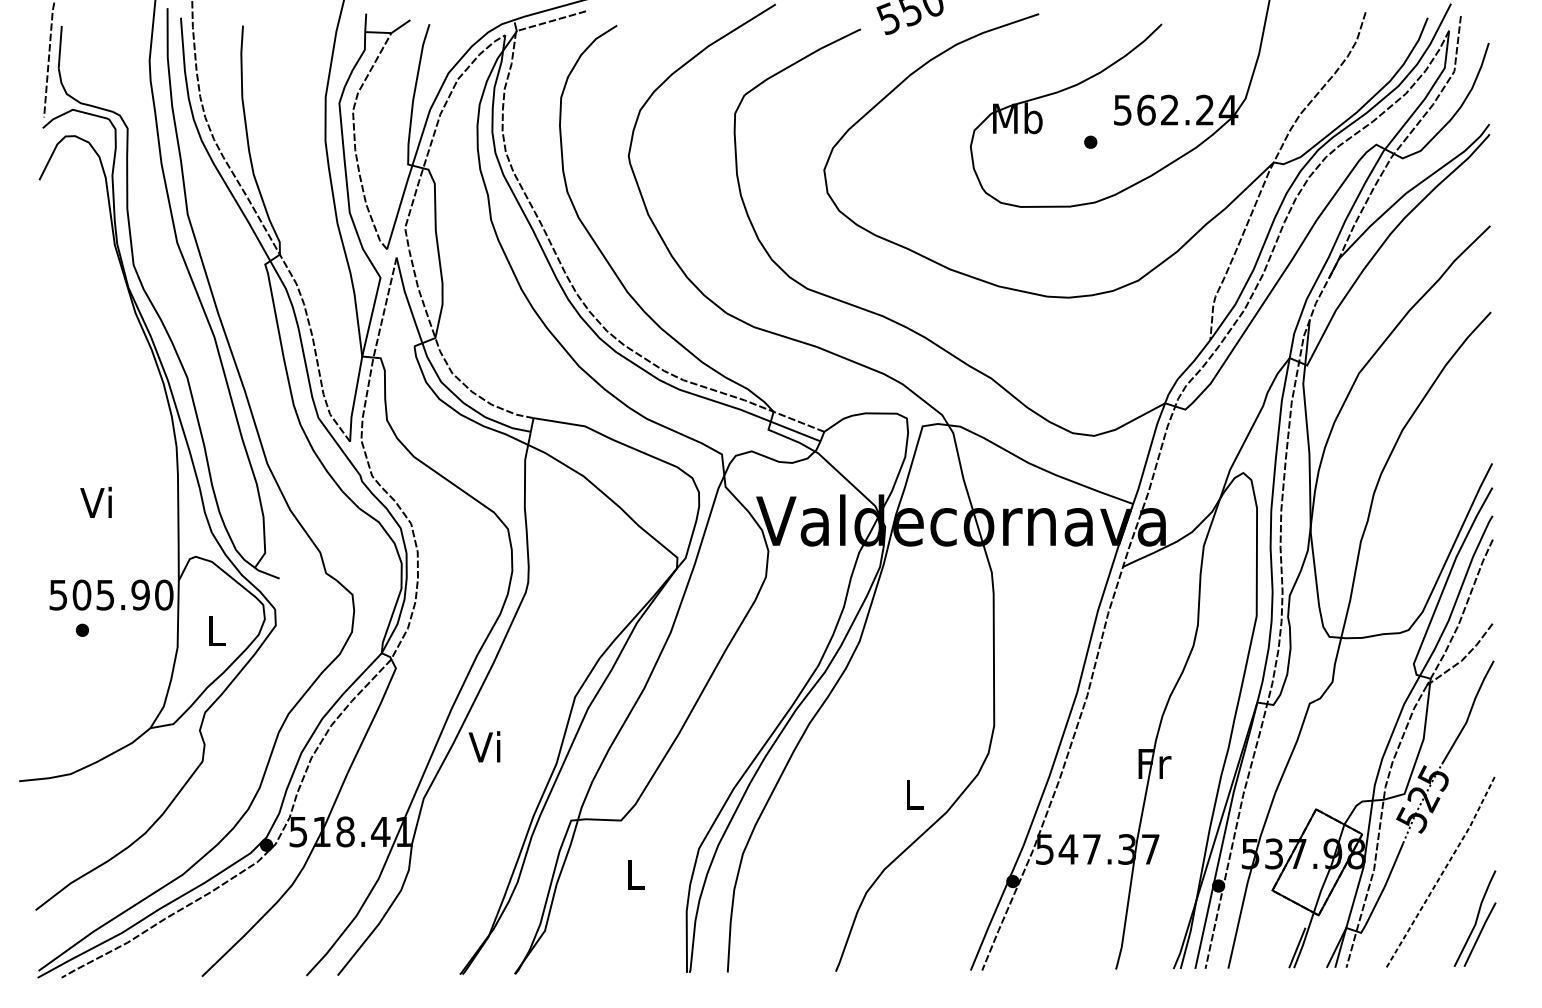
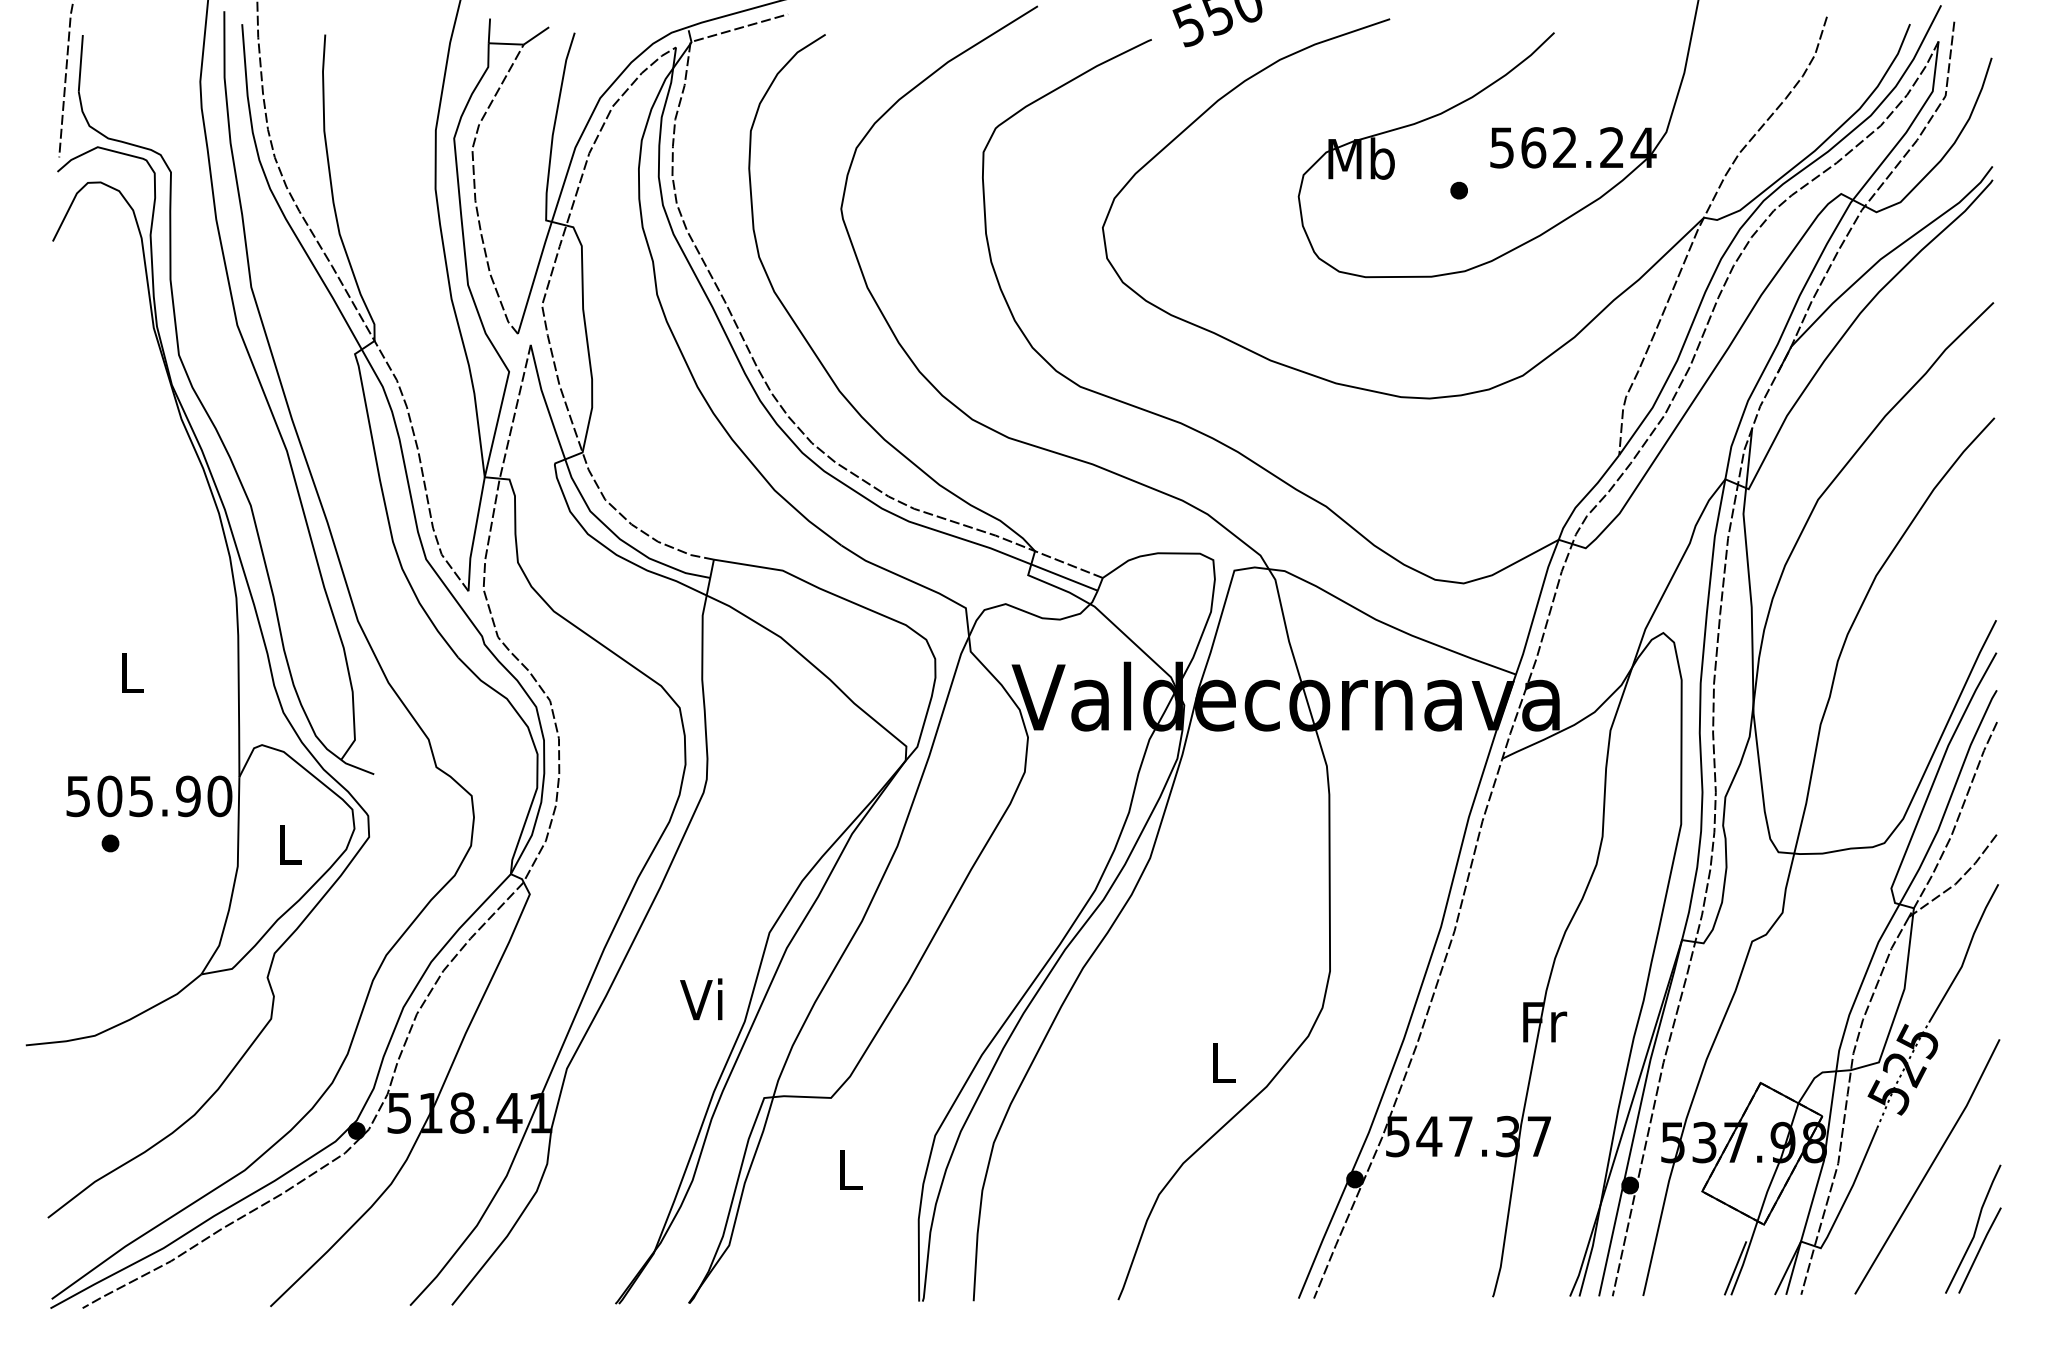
text: (95, 502) -> (128, 672), Vi -> L
text: (484, 746) -> (701, 999), moved
line: (1443, 872) -> (1930, 1167), dashed -> solid

